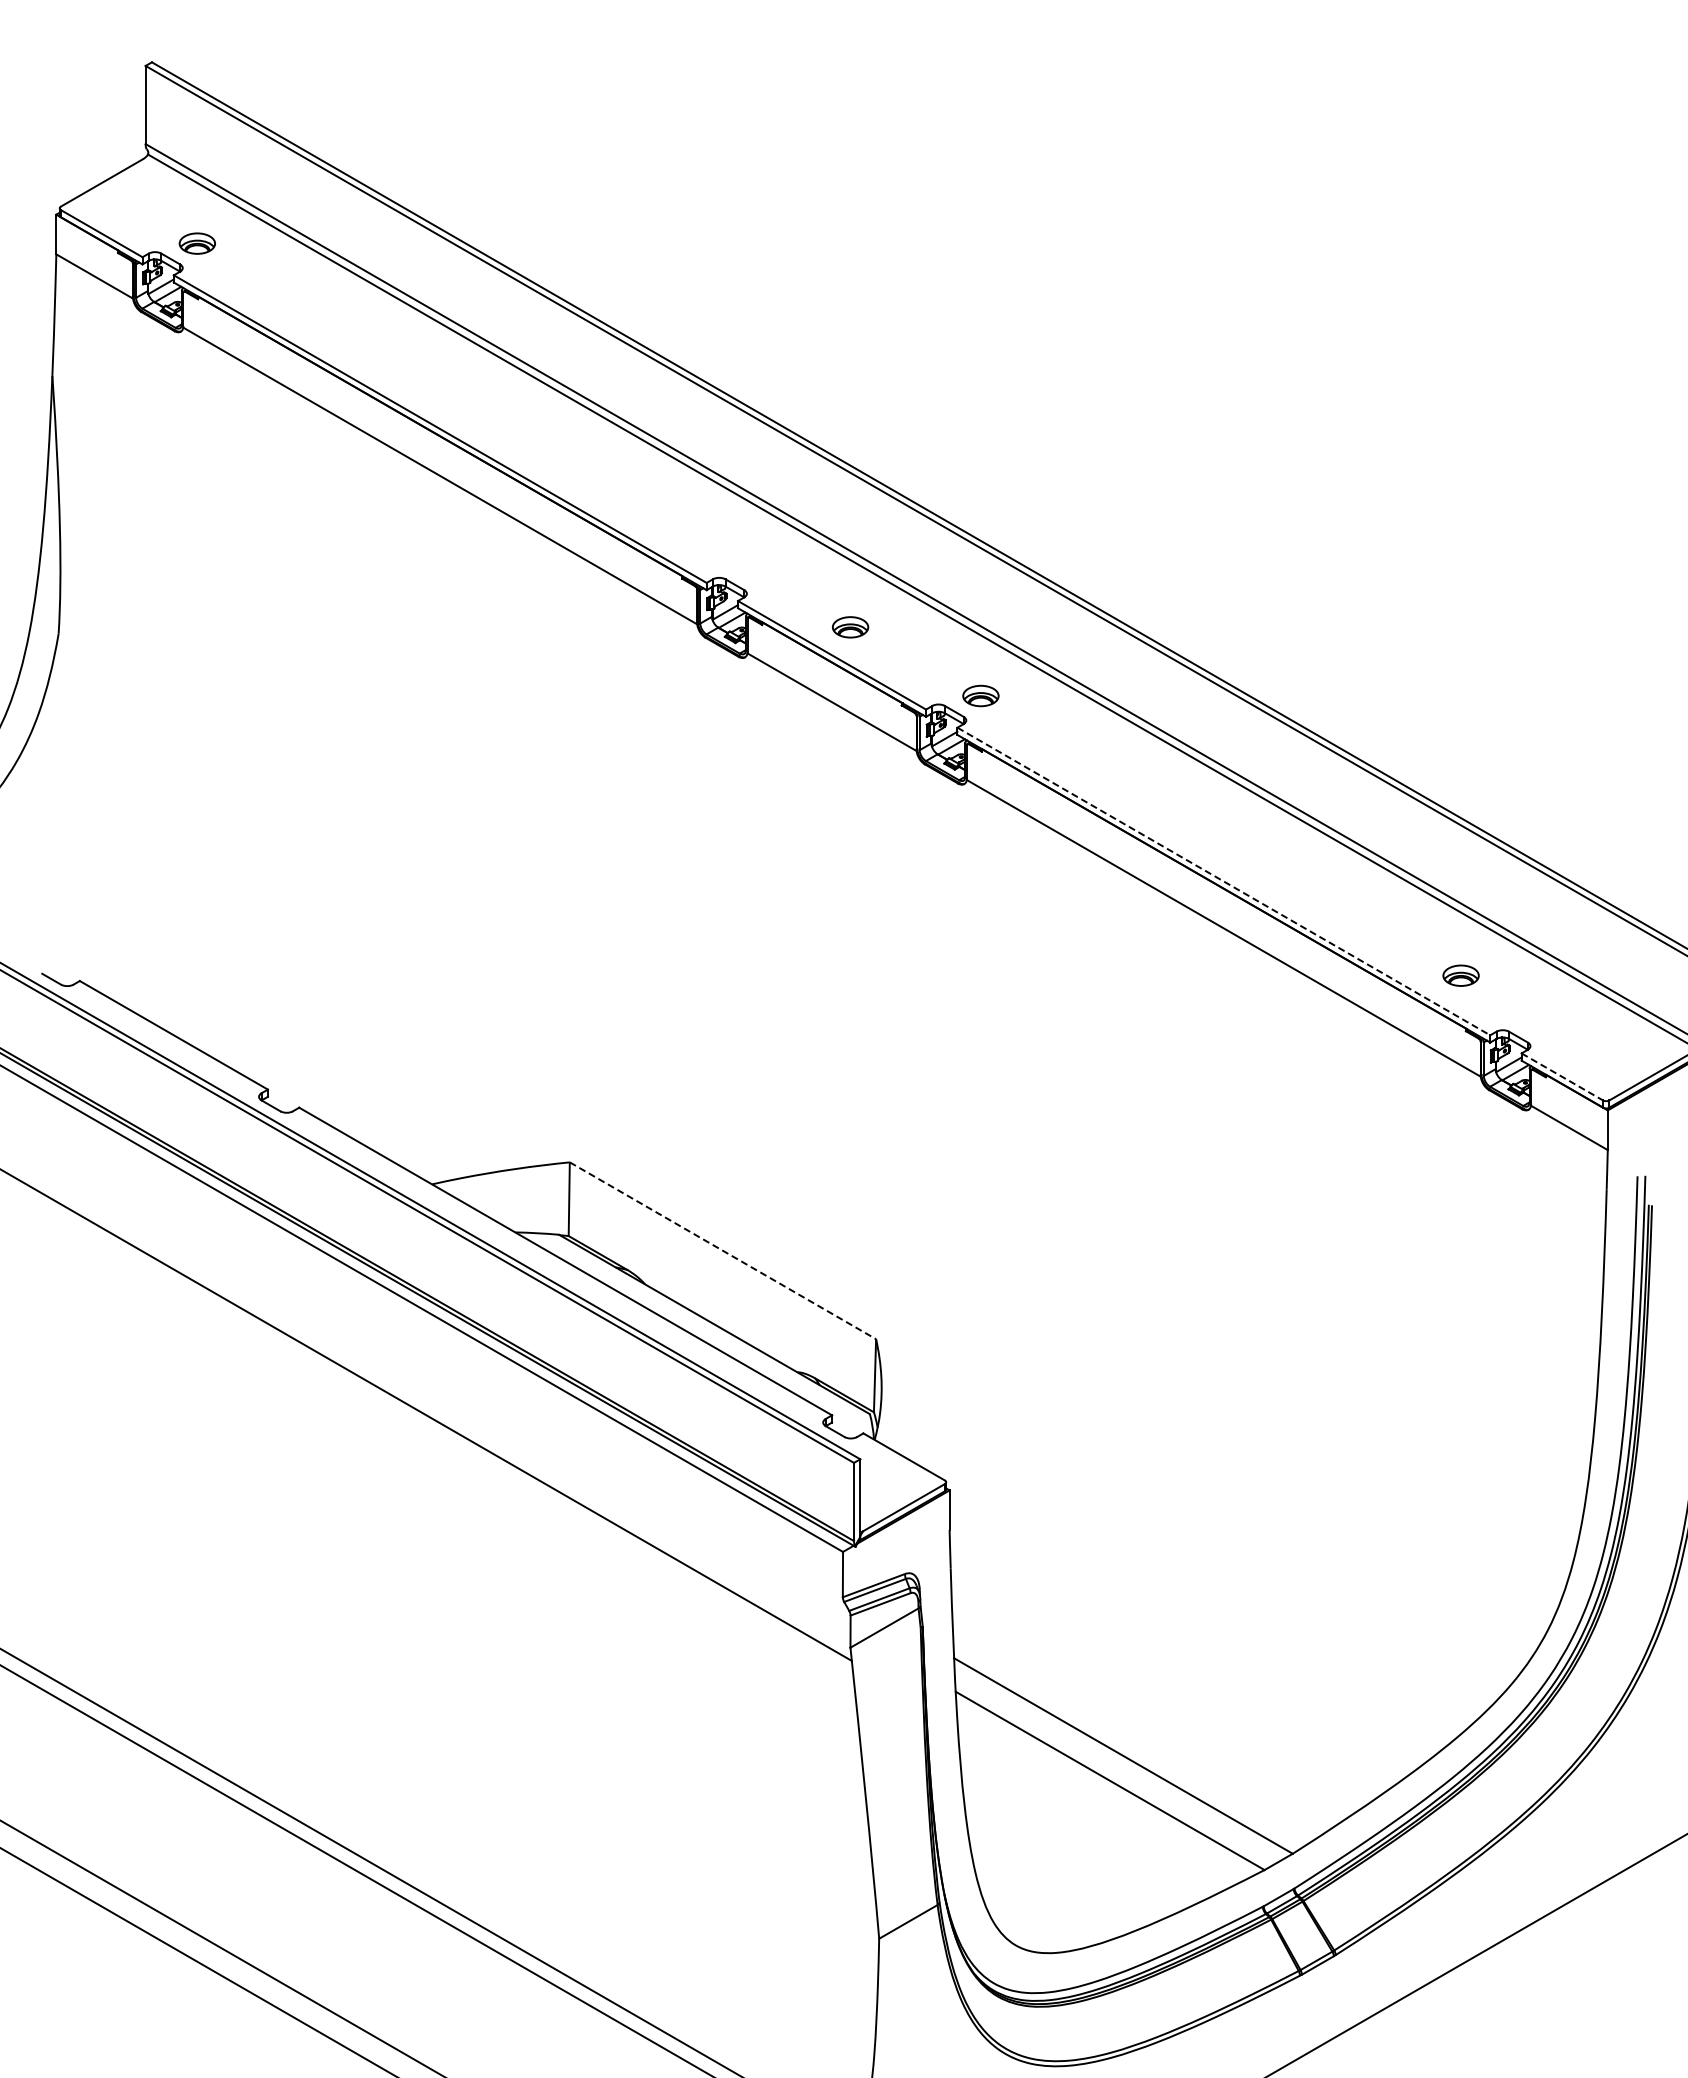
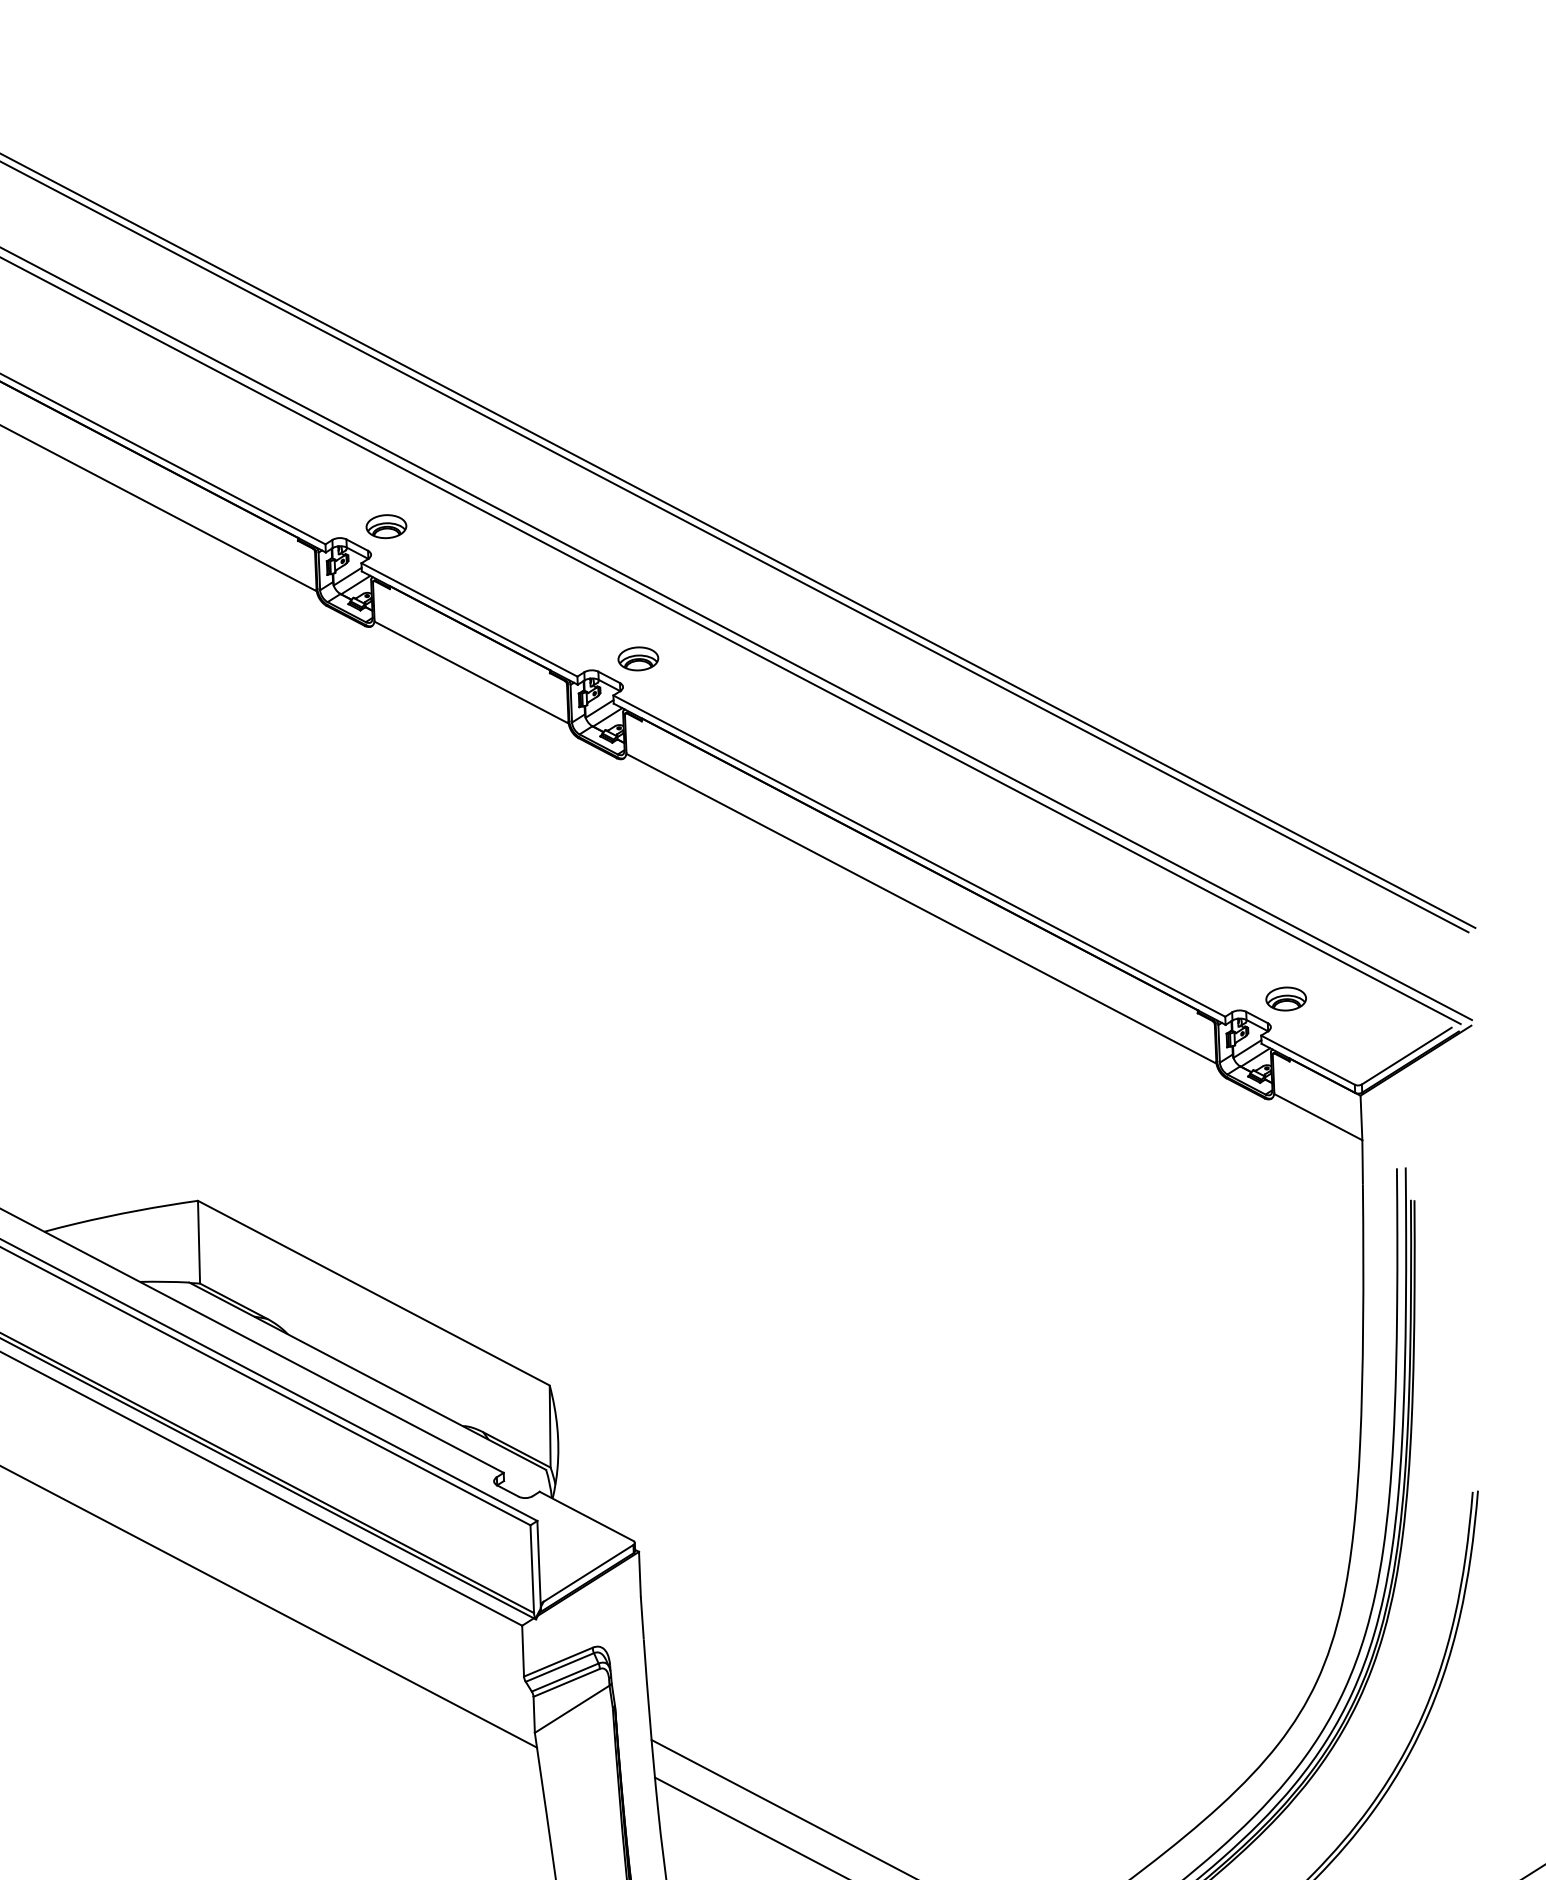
part: (850, 627) -> (386, 526), moved
line: (1223, 881) -> (918, 856), dashed -> solid
part: (1460, 975) -> (1285, 998), moved
line: (1562, 1077) -> (1308, 1060), dashed -> solid
line: (722, 1250) -> (373, 1292), dashed -> solid

